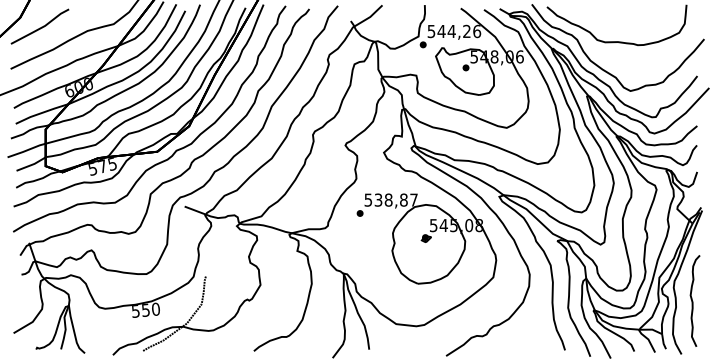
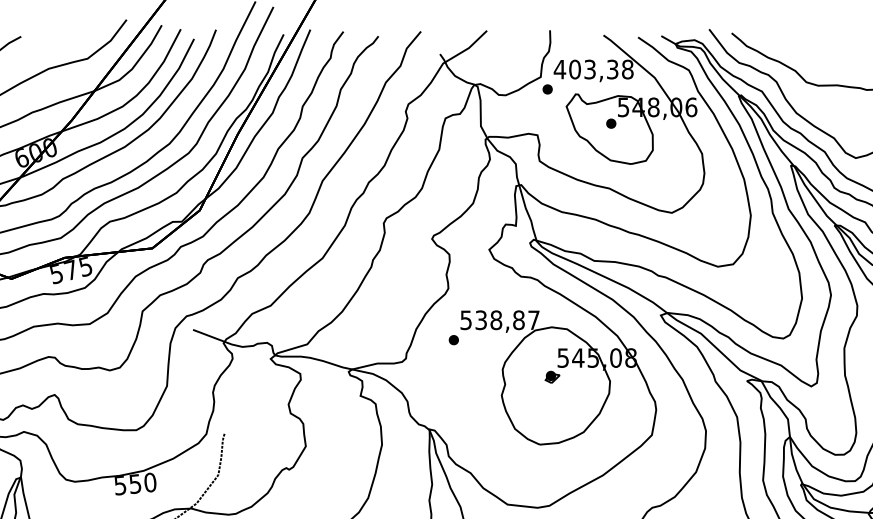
text: (454, 31) -> (594, 69), 544,26 -> 403,38

